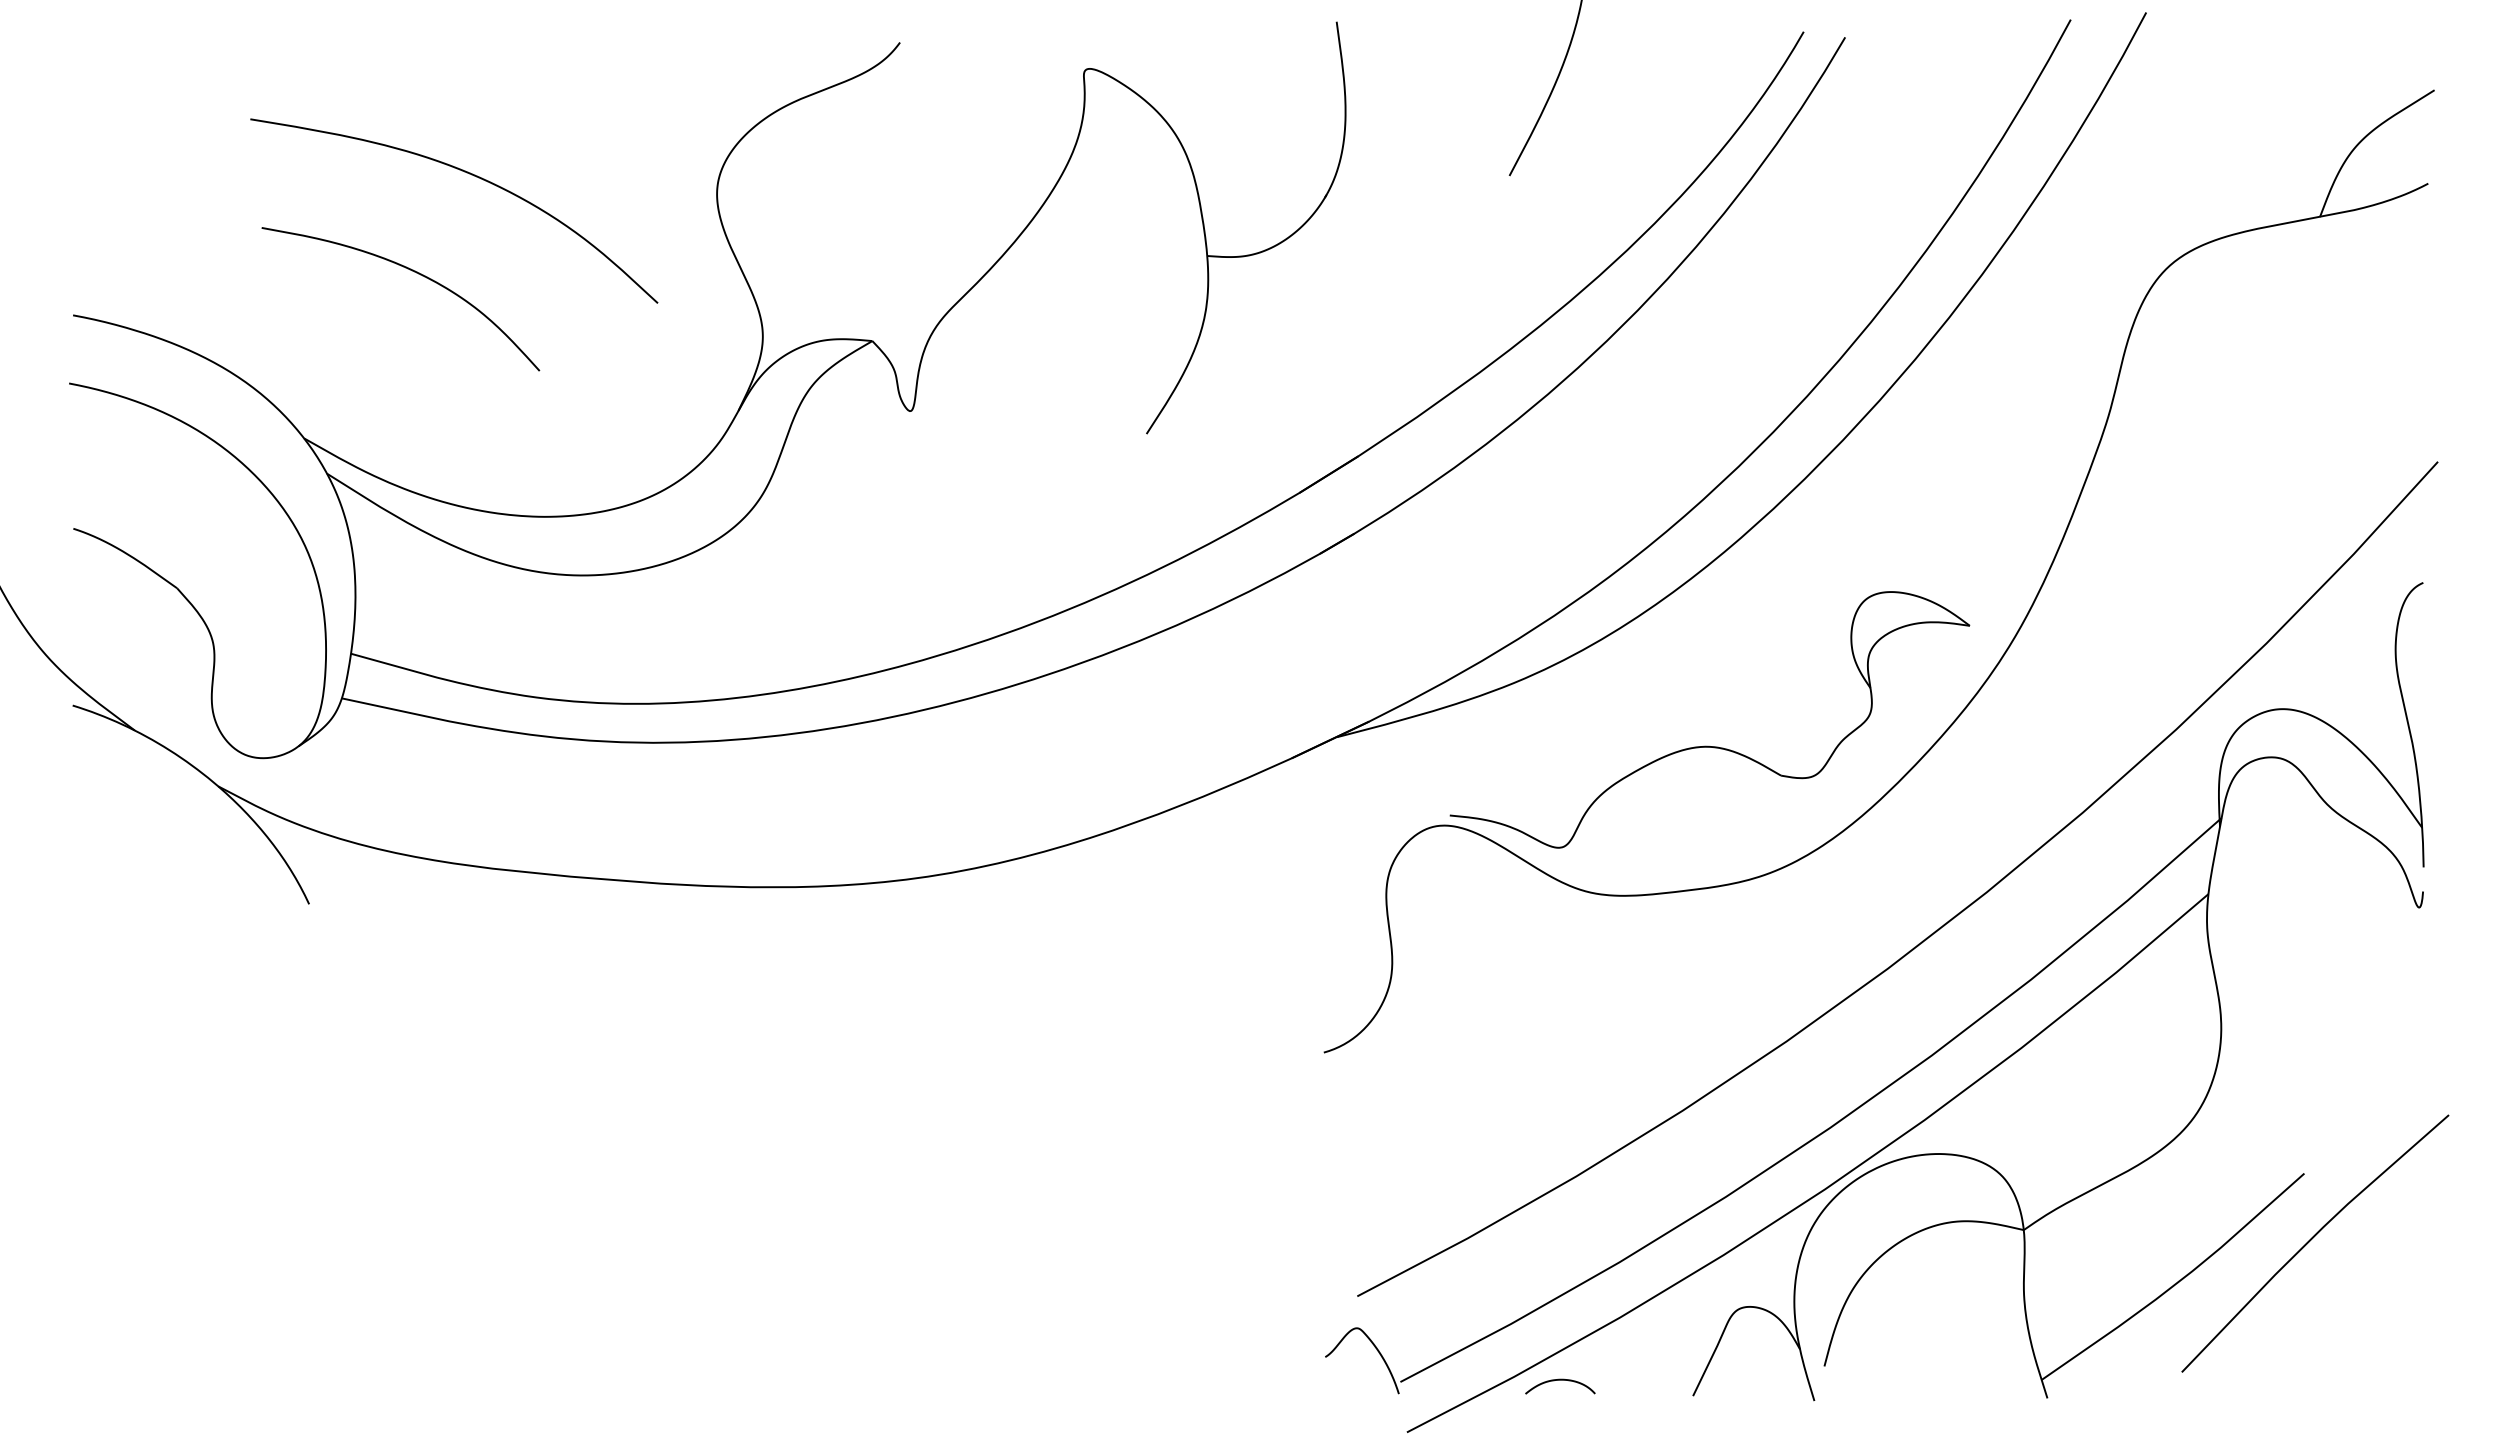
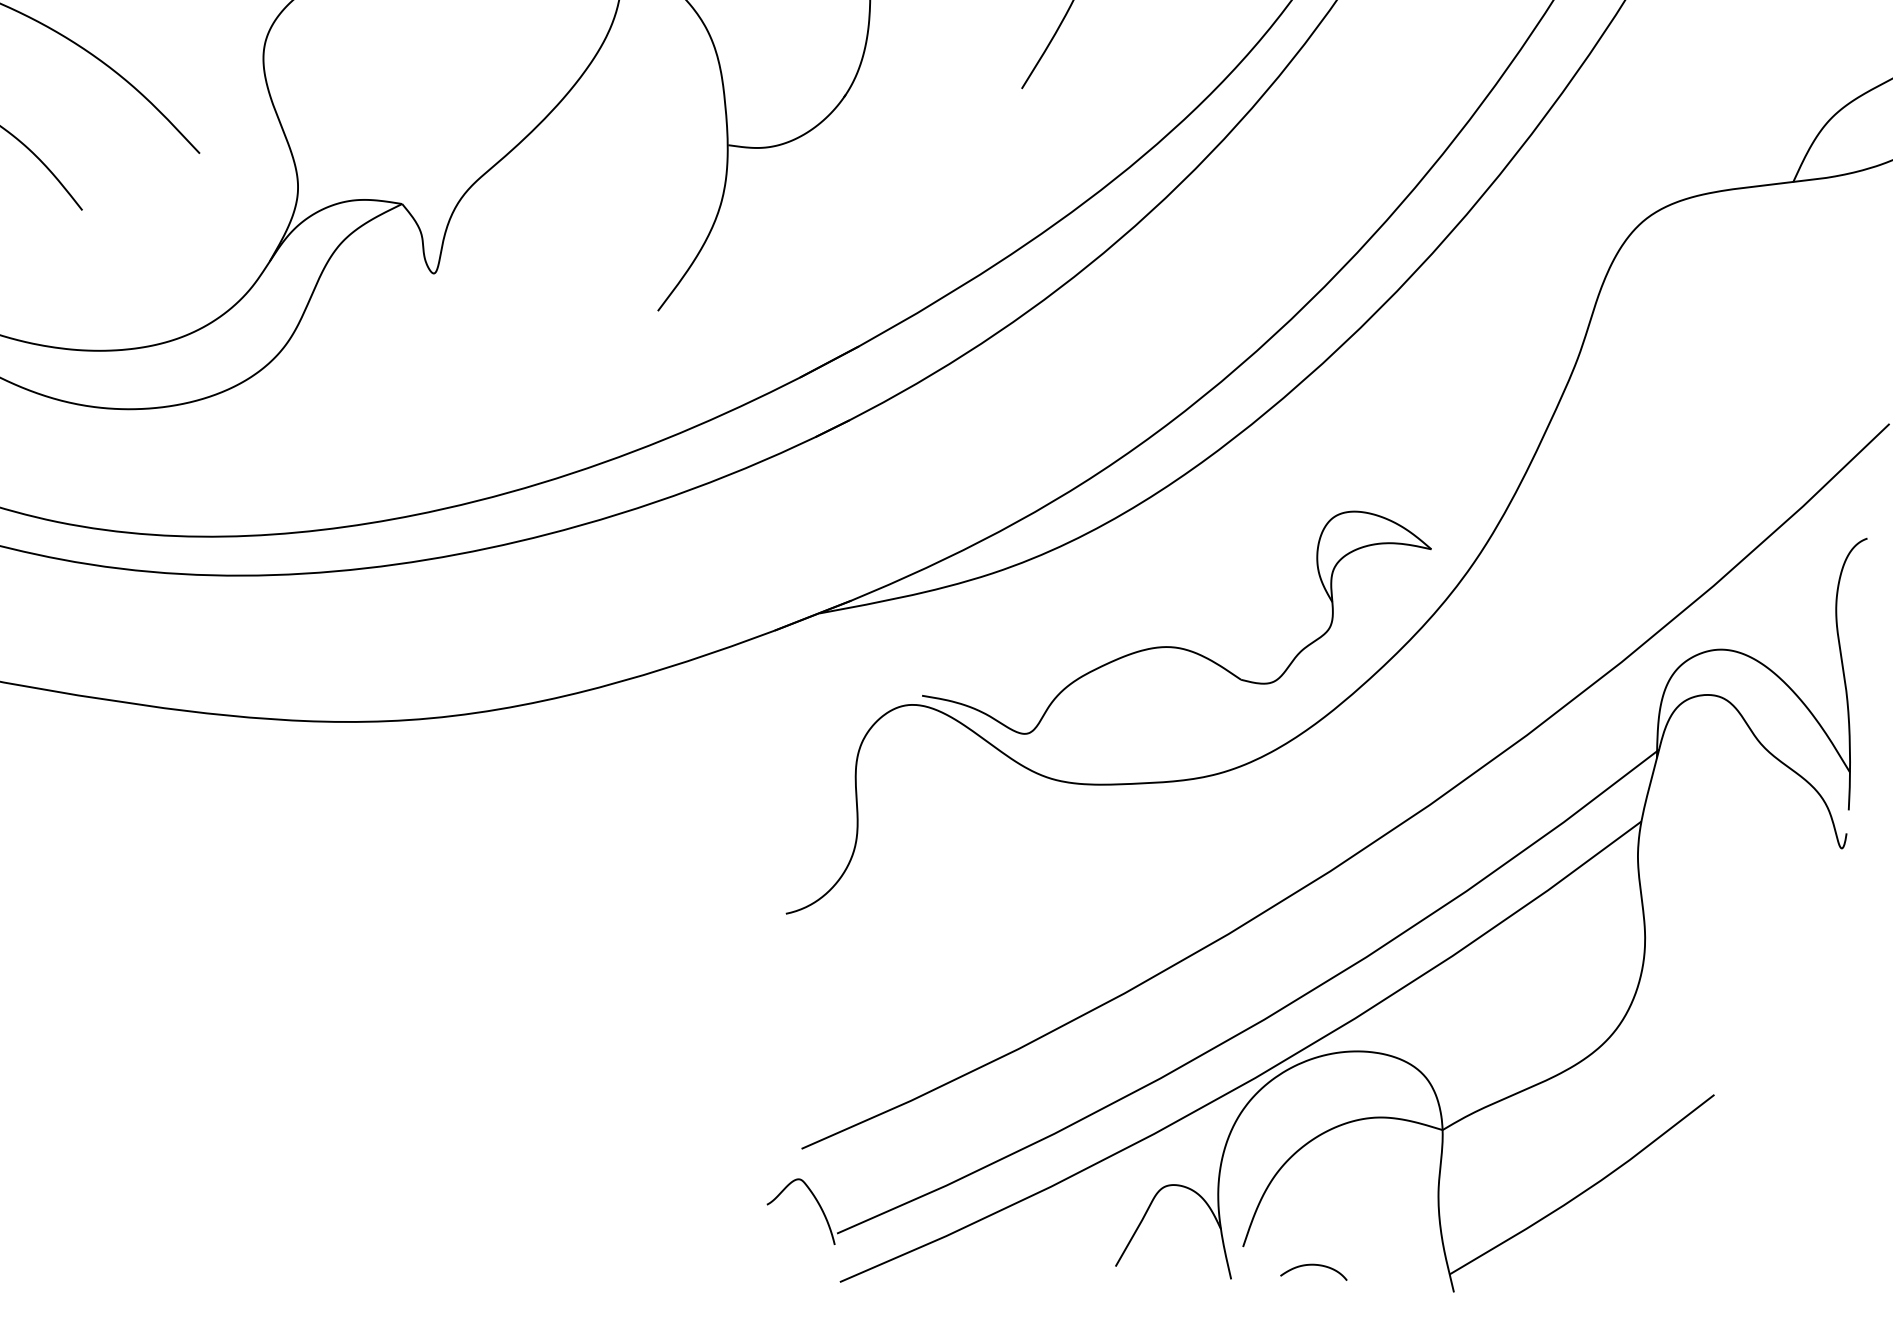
line: (2312, 1239) -> (1717, 1158), removed
curve: (1560, 1380) -> (1314, 1265), moved

